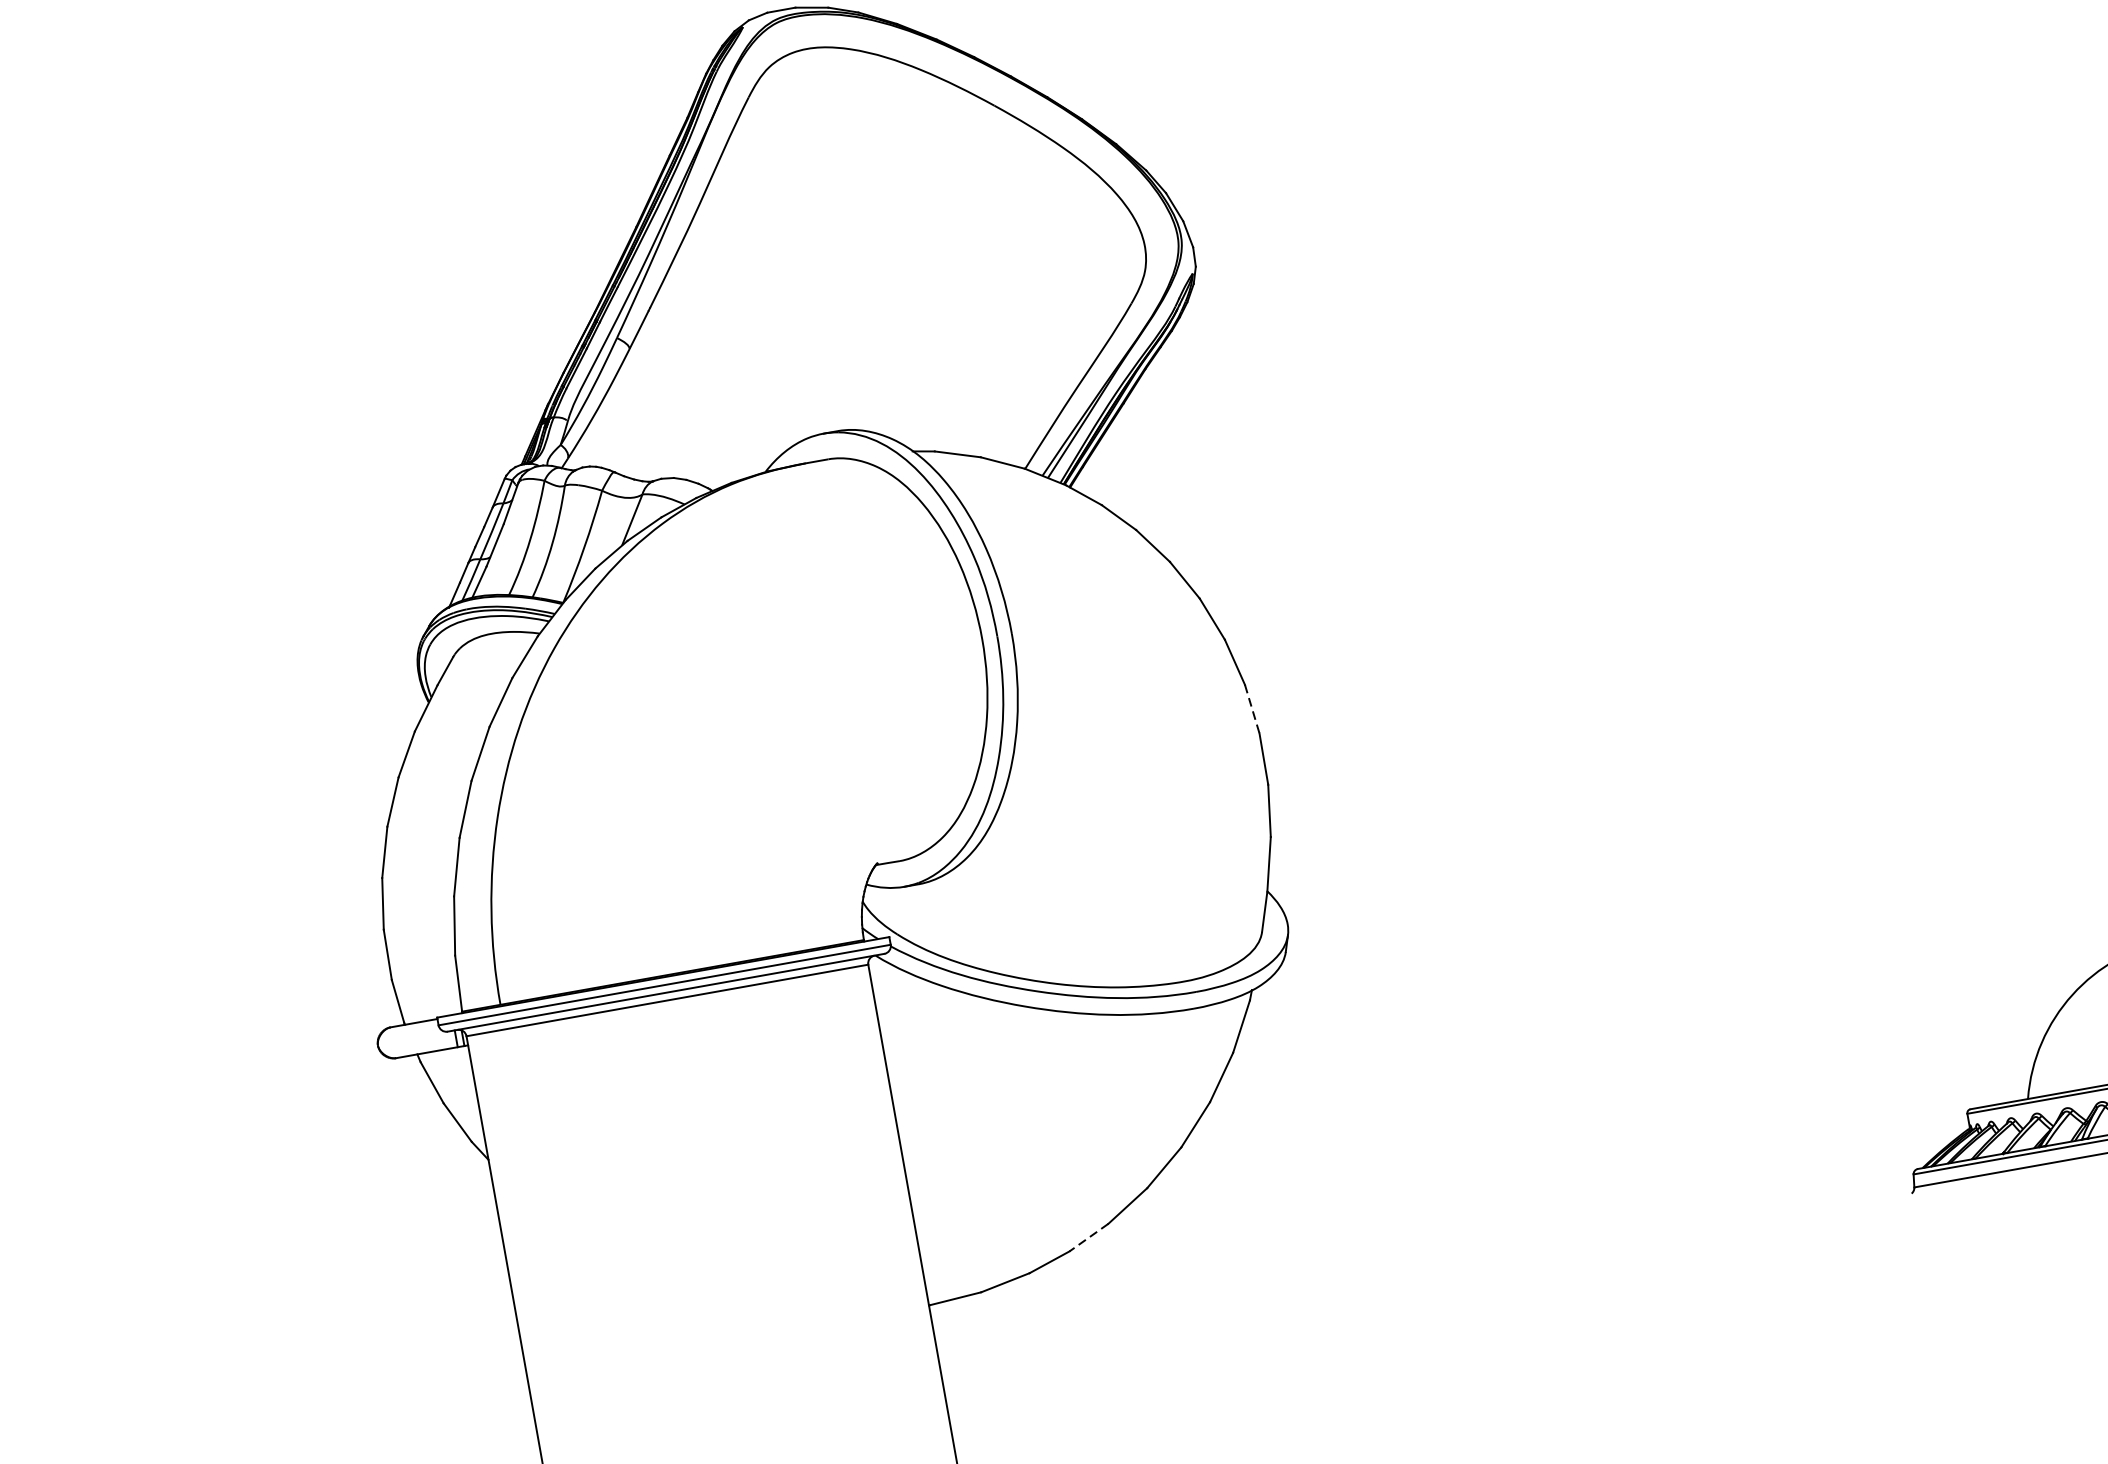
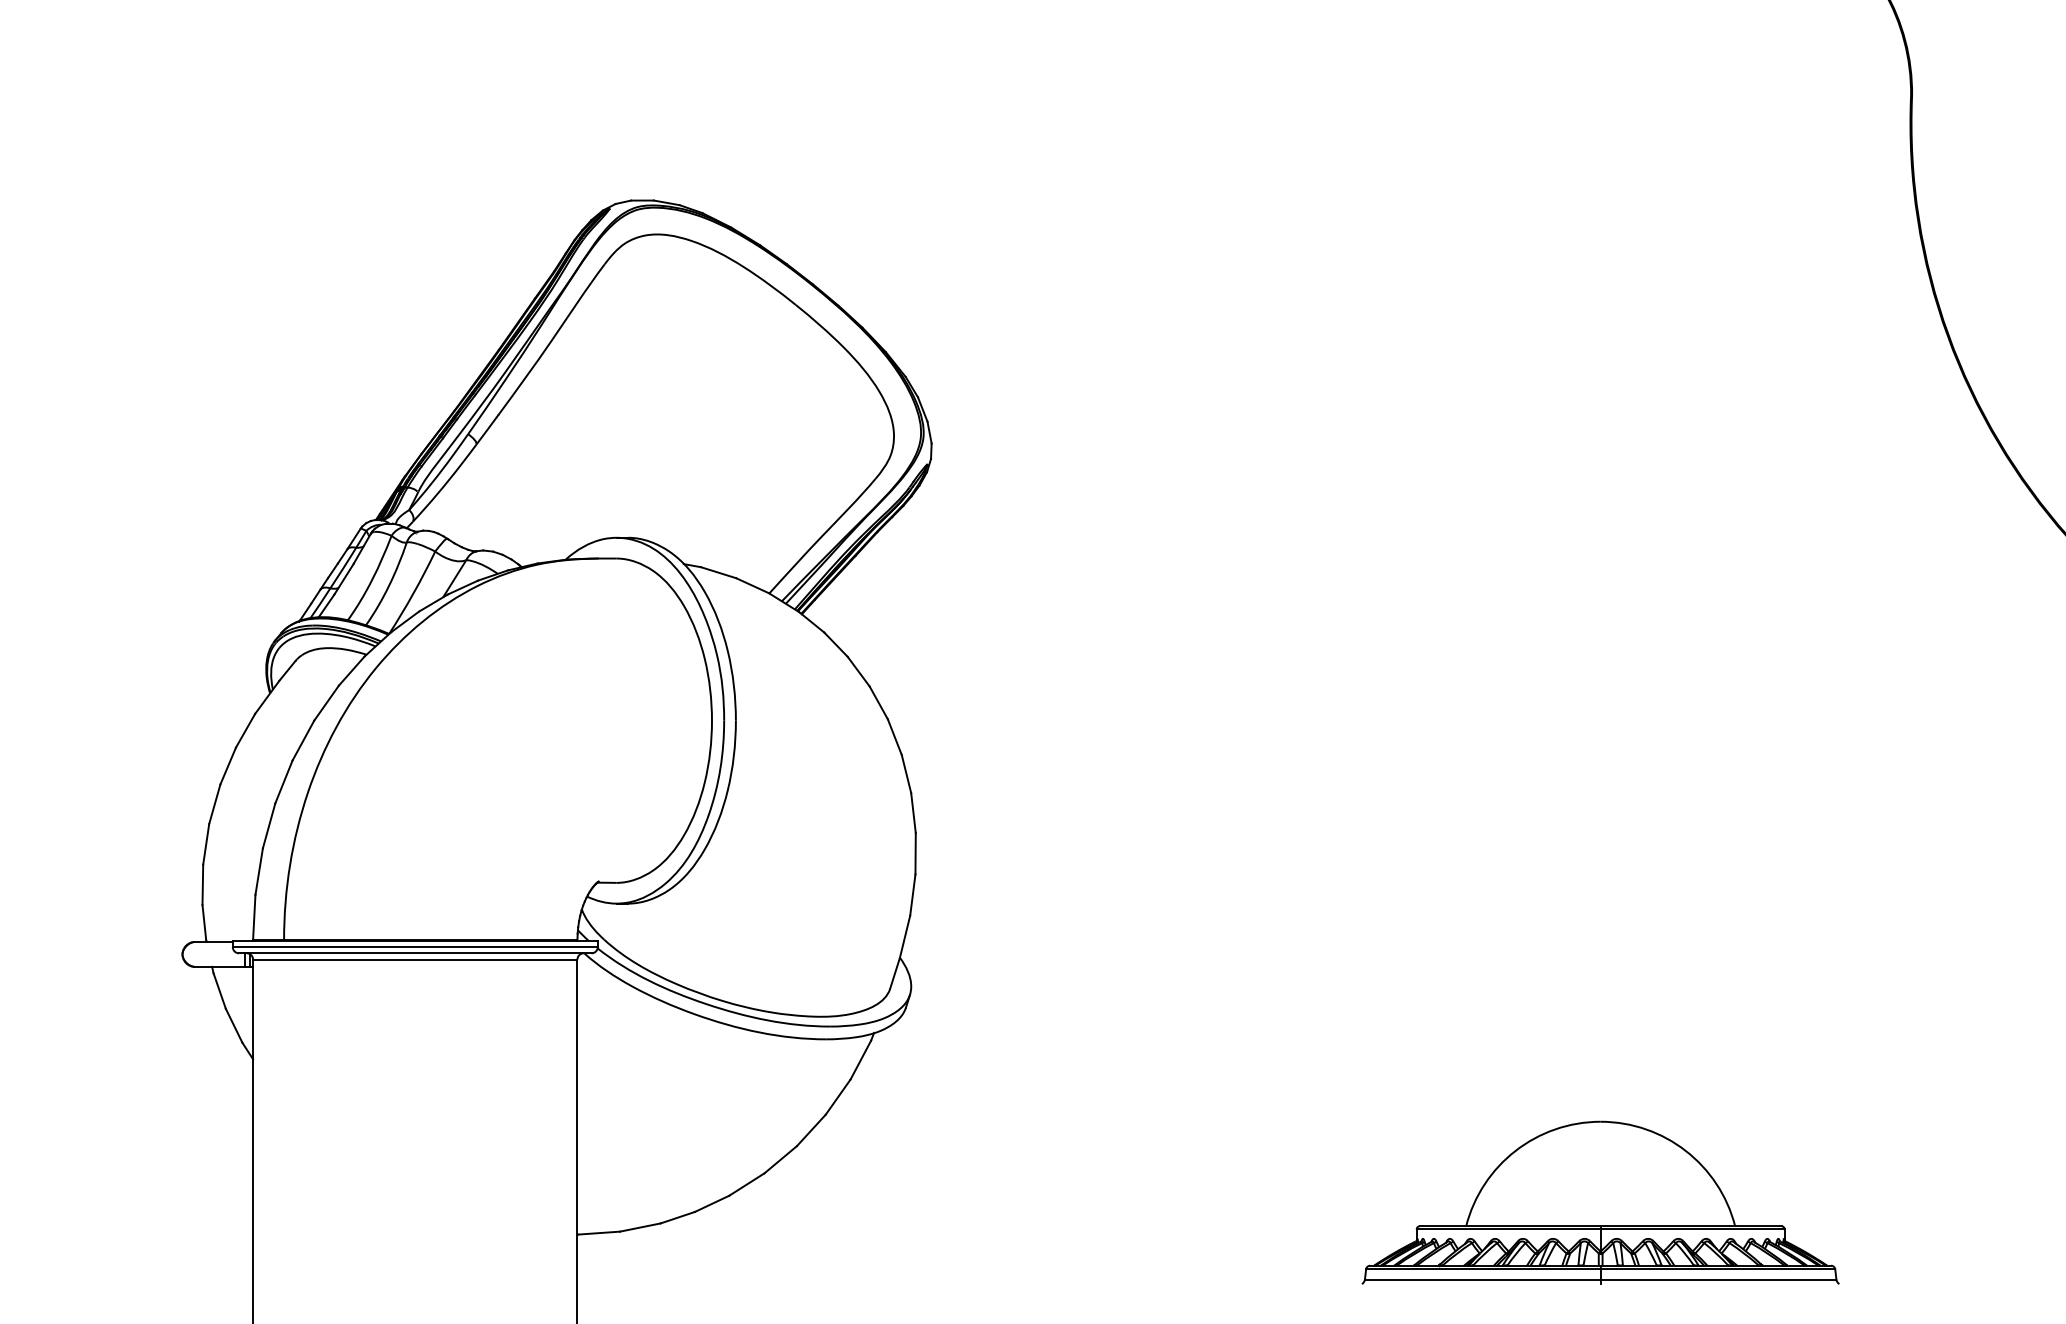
line: (1252, 709) -> (913, 813), dashed -> solid
line: (1089, 1237) -> (712, 1203), dashed -> solid

